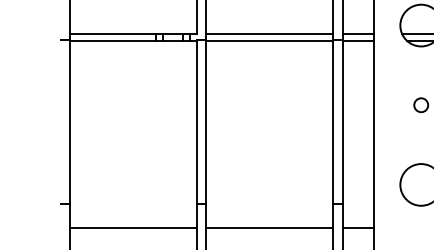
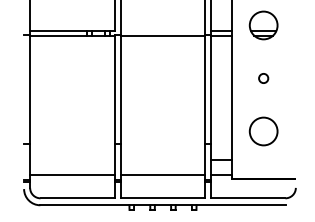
line: (269, 34) -> (162, 31), removed
line: (133, 228) -> (72, 160), removed
line: (269, 228) -> (162, 160), removed

